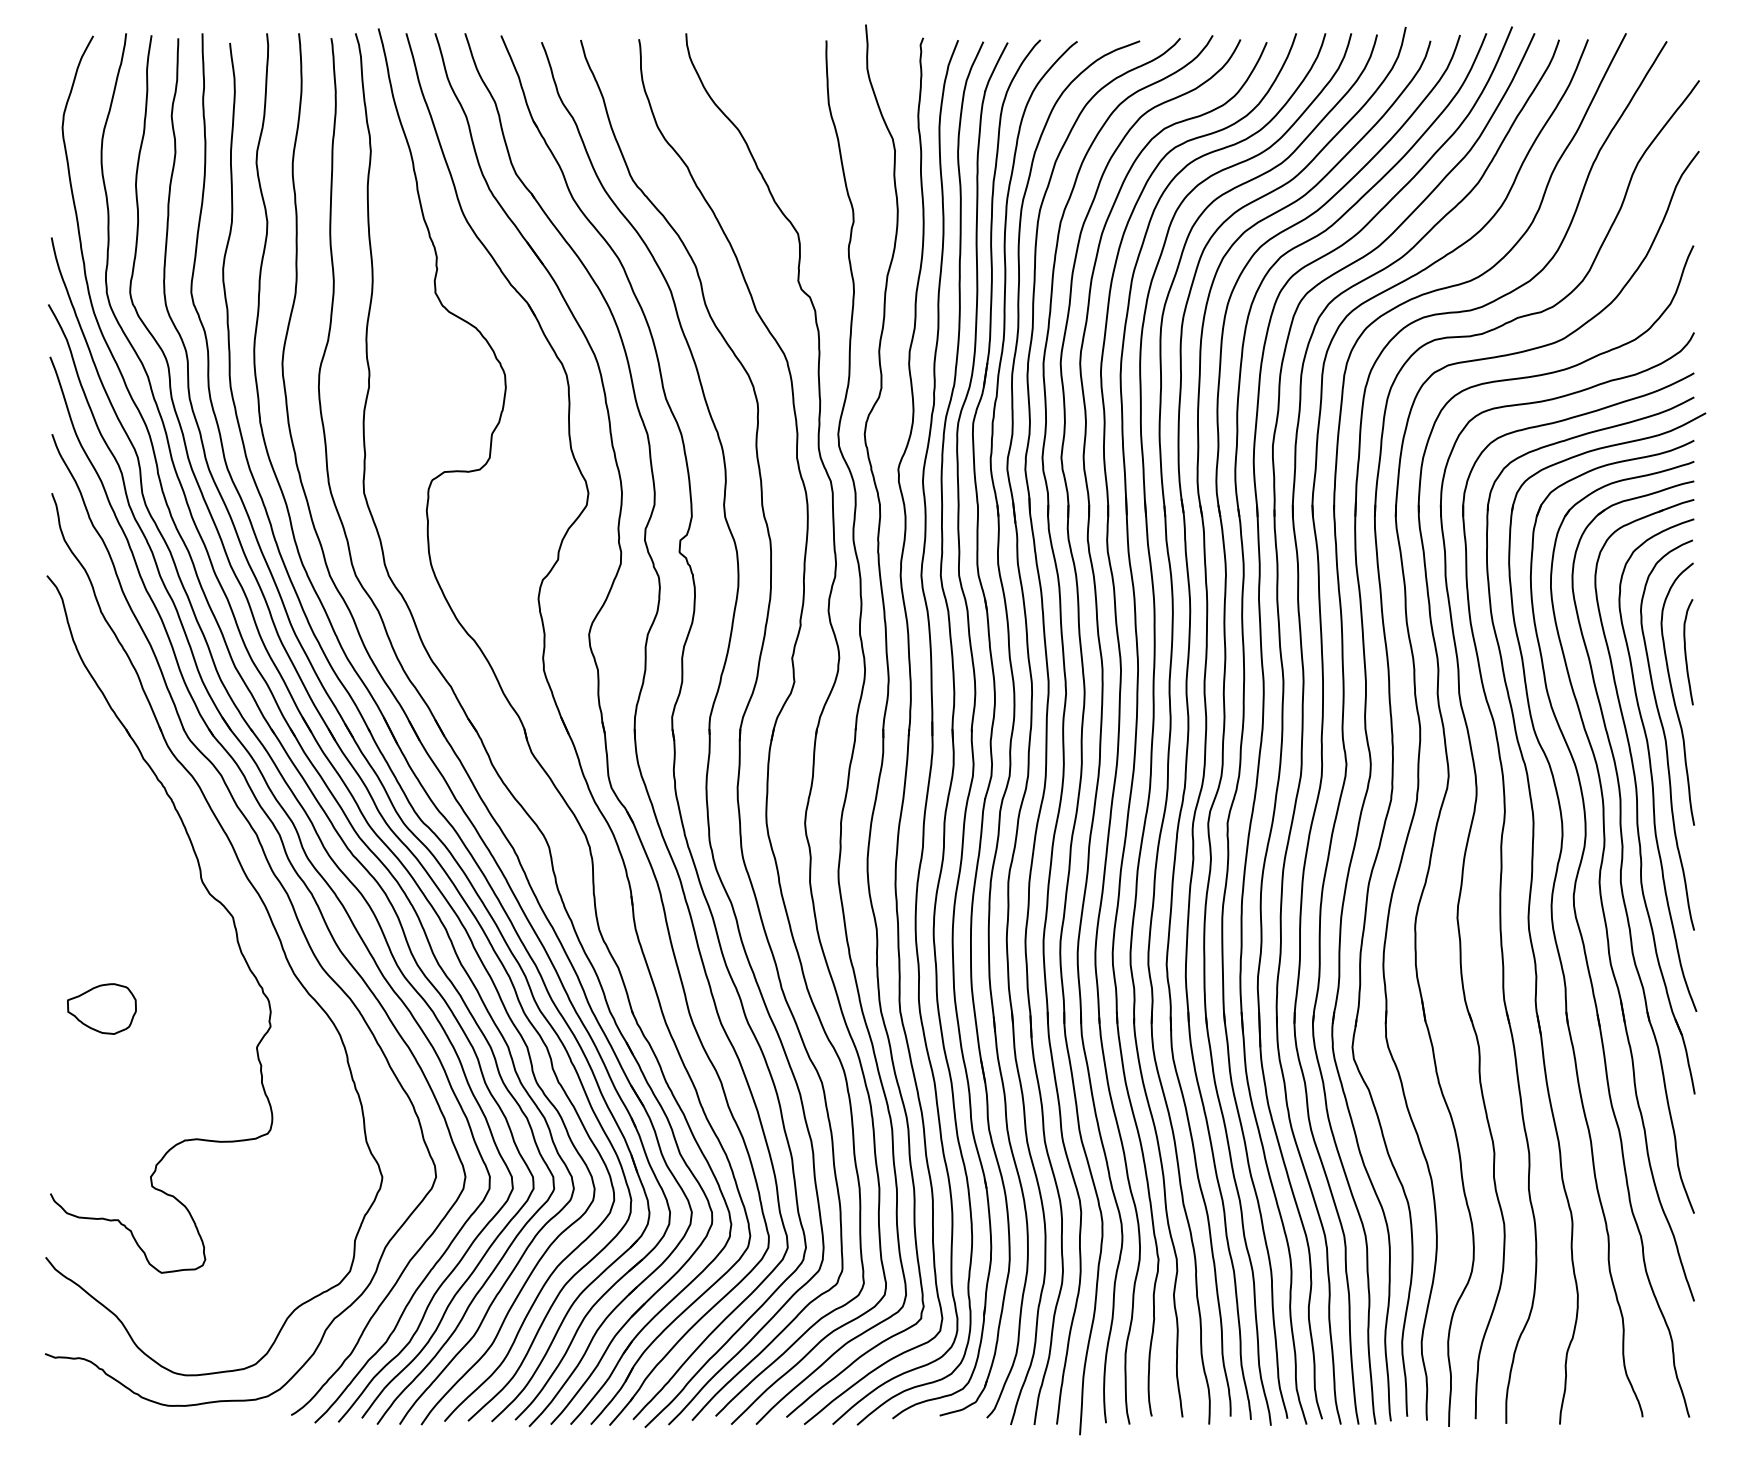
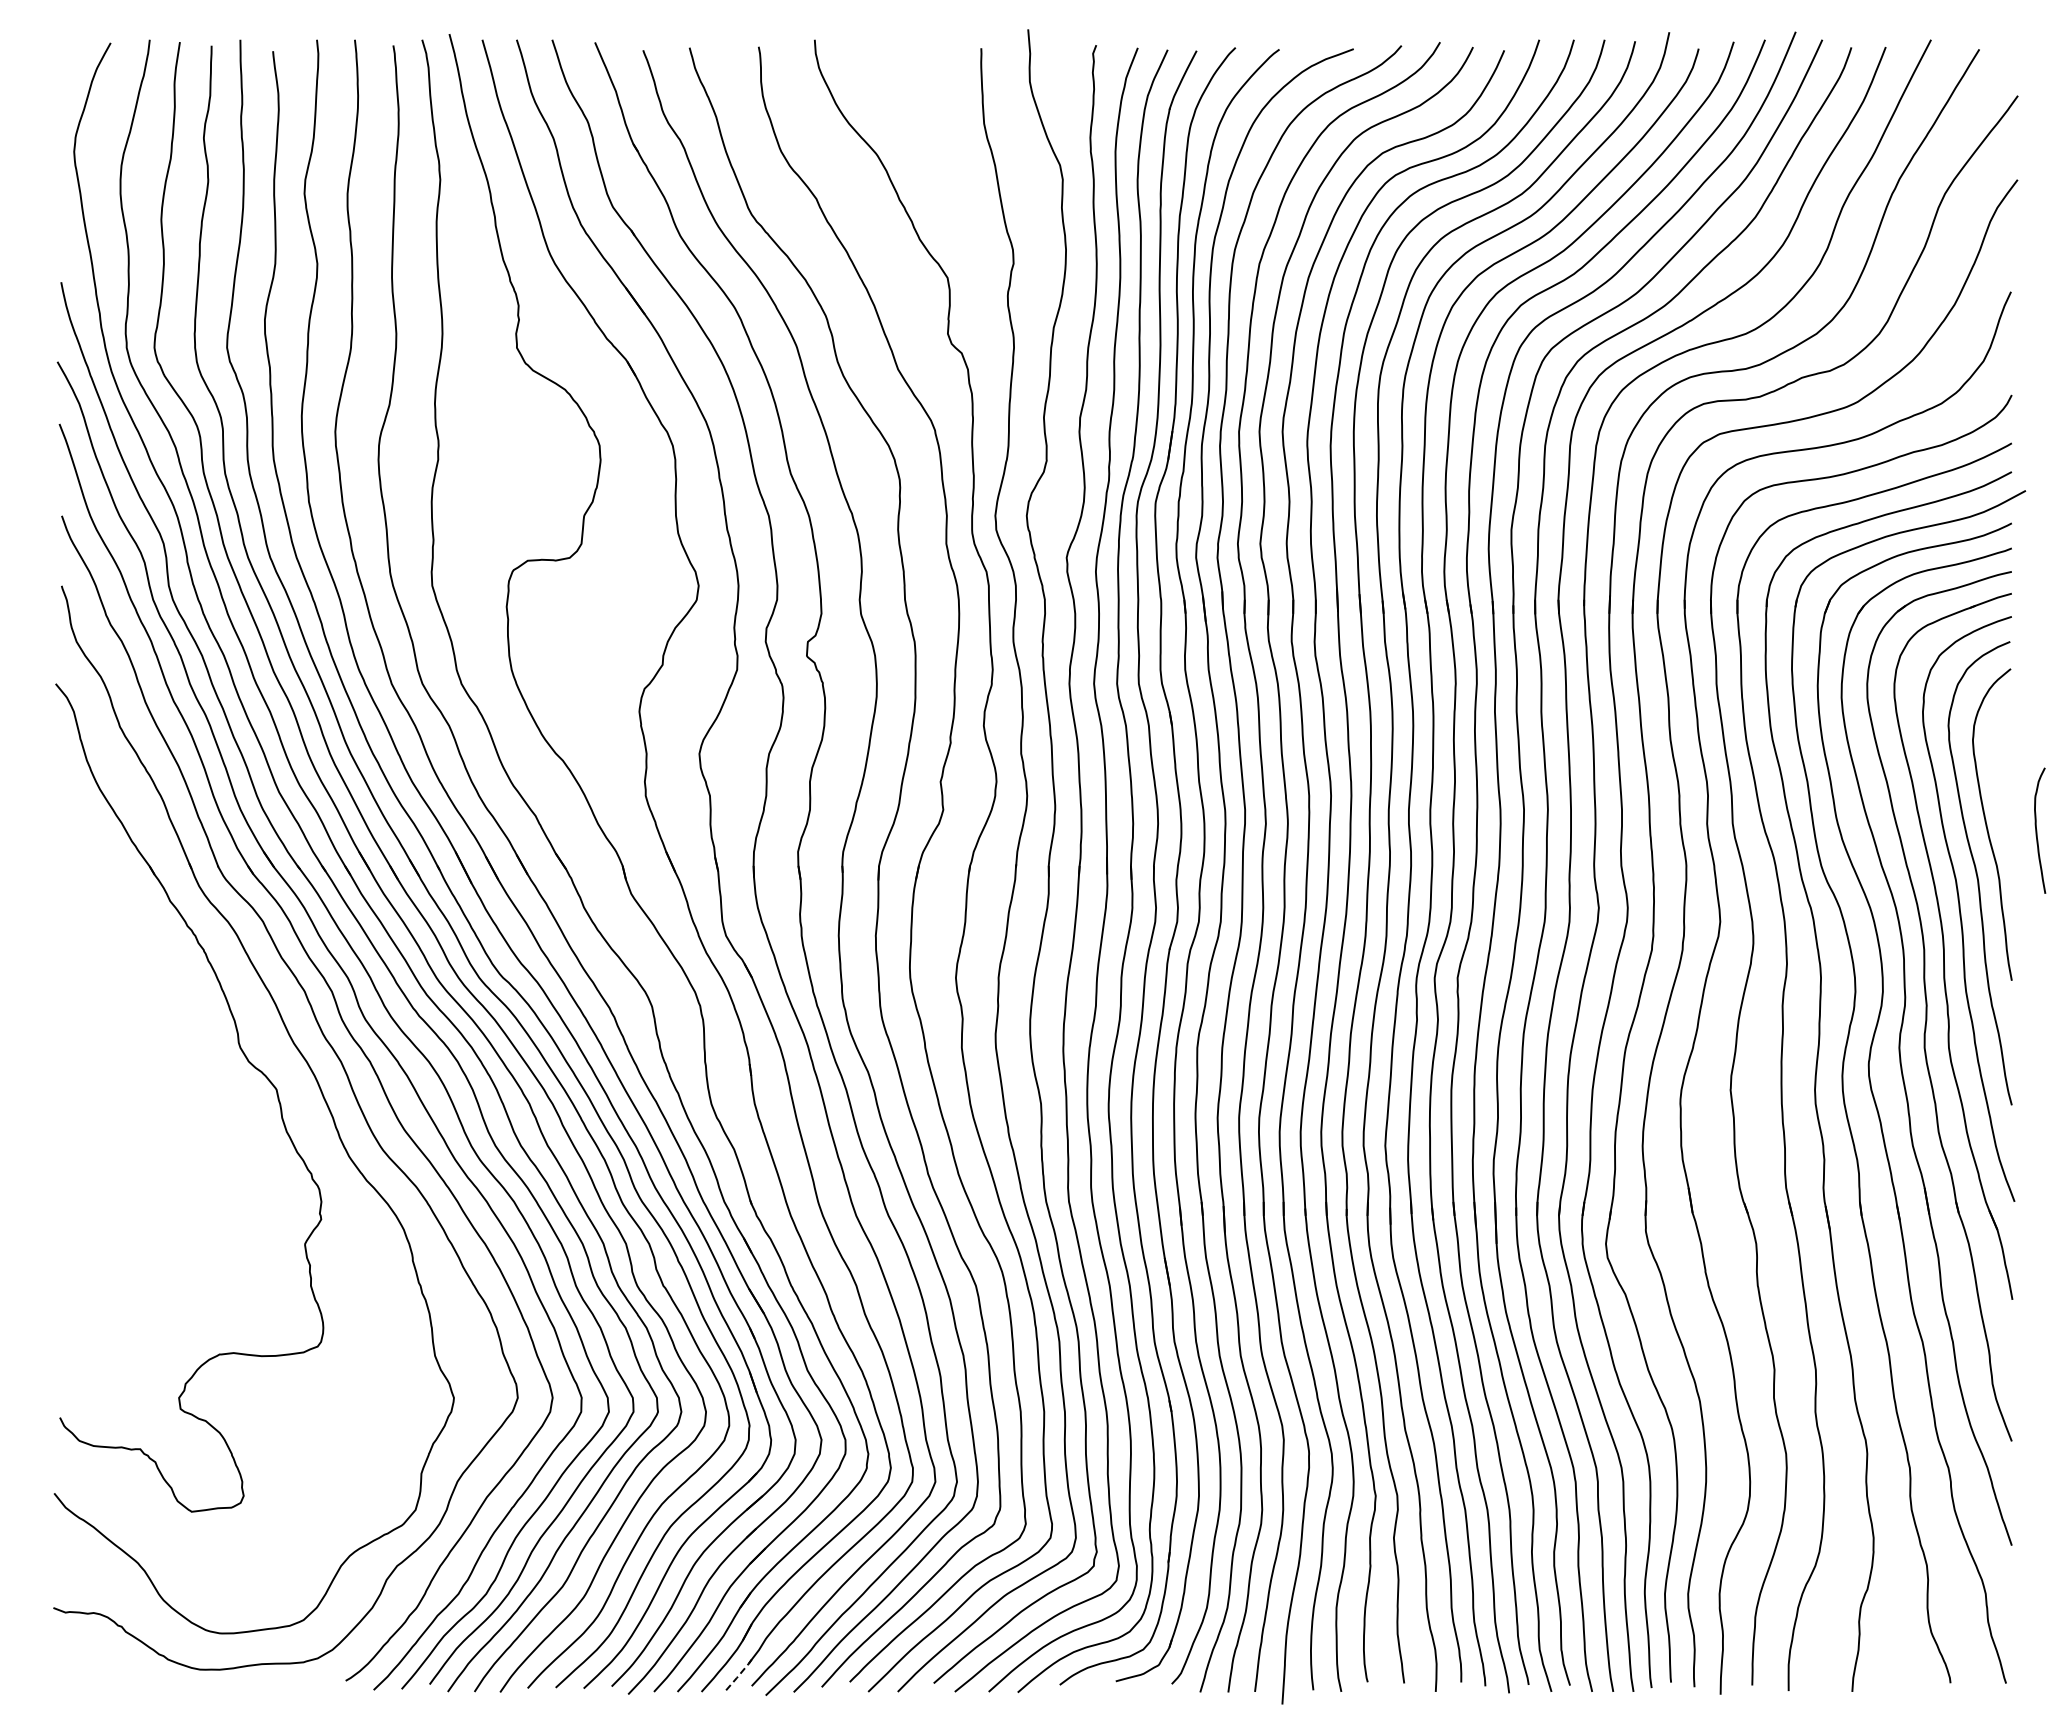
curve: (1686, 652) -> (2037, 830), moved
part: (101, 1009) -> (120, 1198), removed
line: (621, 1411) -> (738, 1676), solid -> dashed

